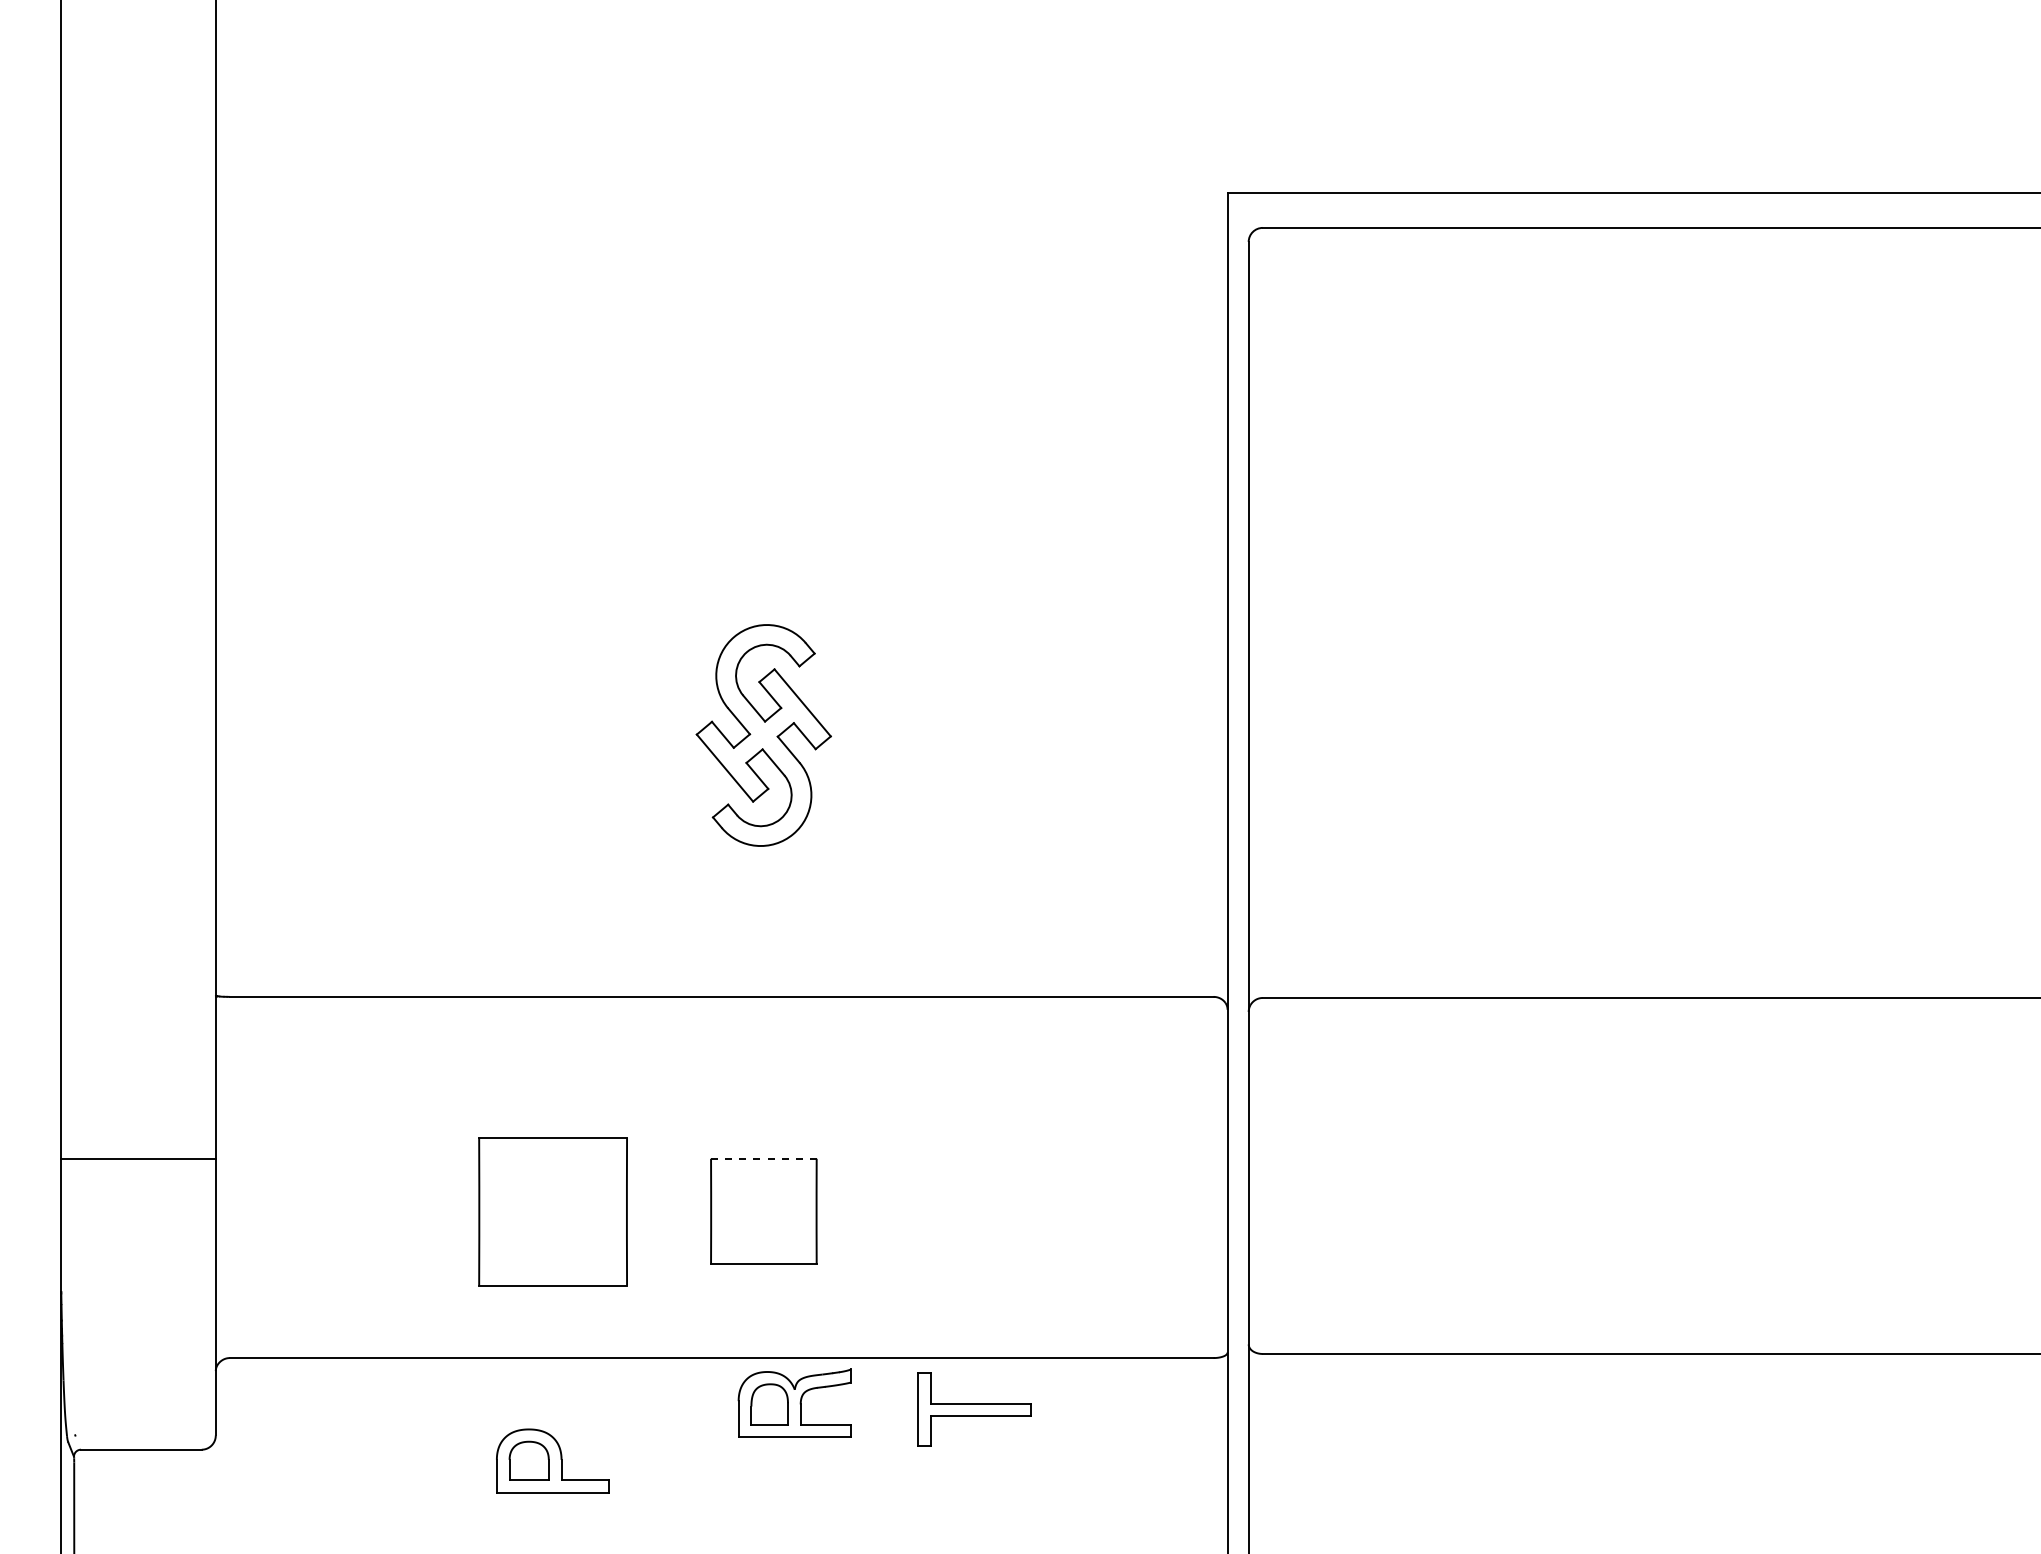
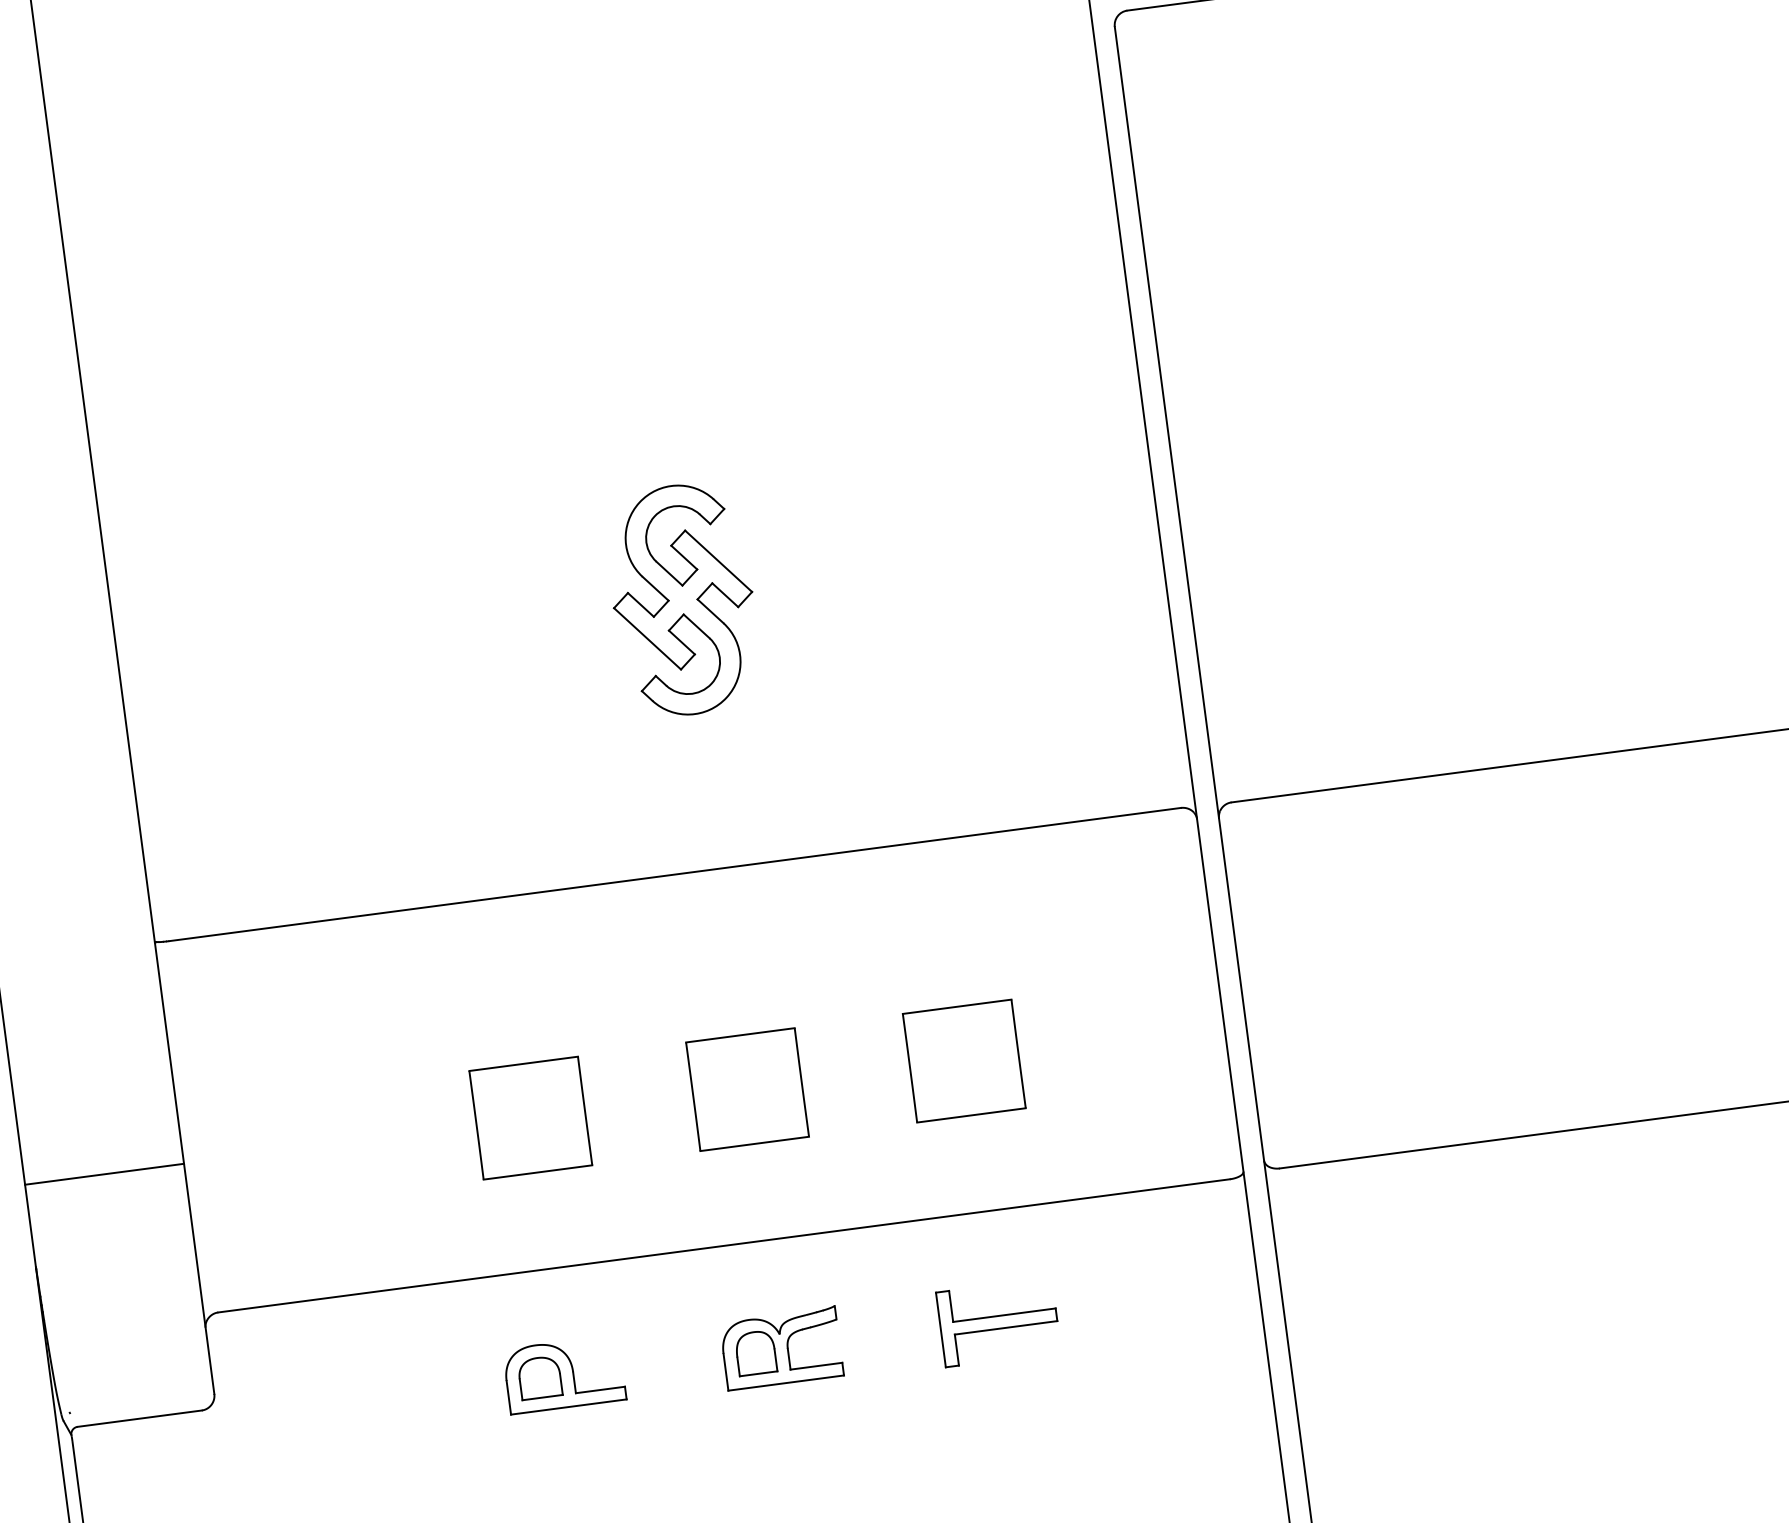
line: (138, 1158) -> (104, 1174), moved
line: (763, 1158) -> (739, 1035), dashed -> solid
part: (552, 1211) -> (530, 1118), size x0.71
part: (974, 1211) -> (964, 1060), added
part: (794, 1402) -> (781, 1347), moved
part: (974, 1409) -> (998, 1322), moved

